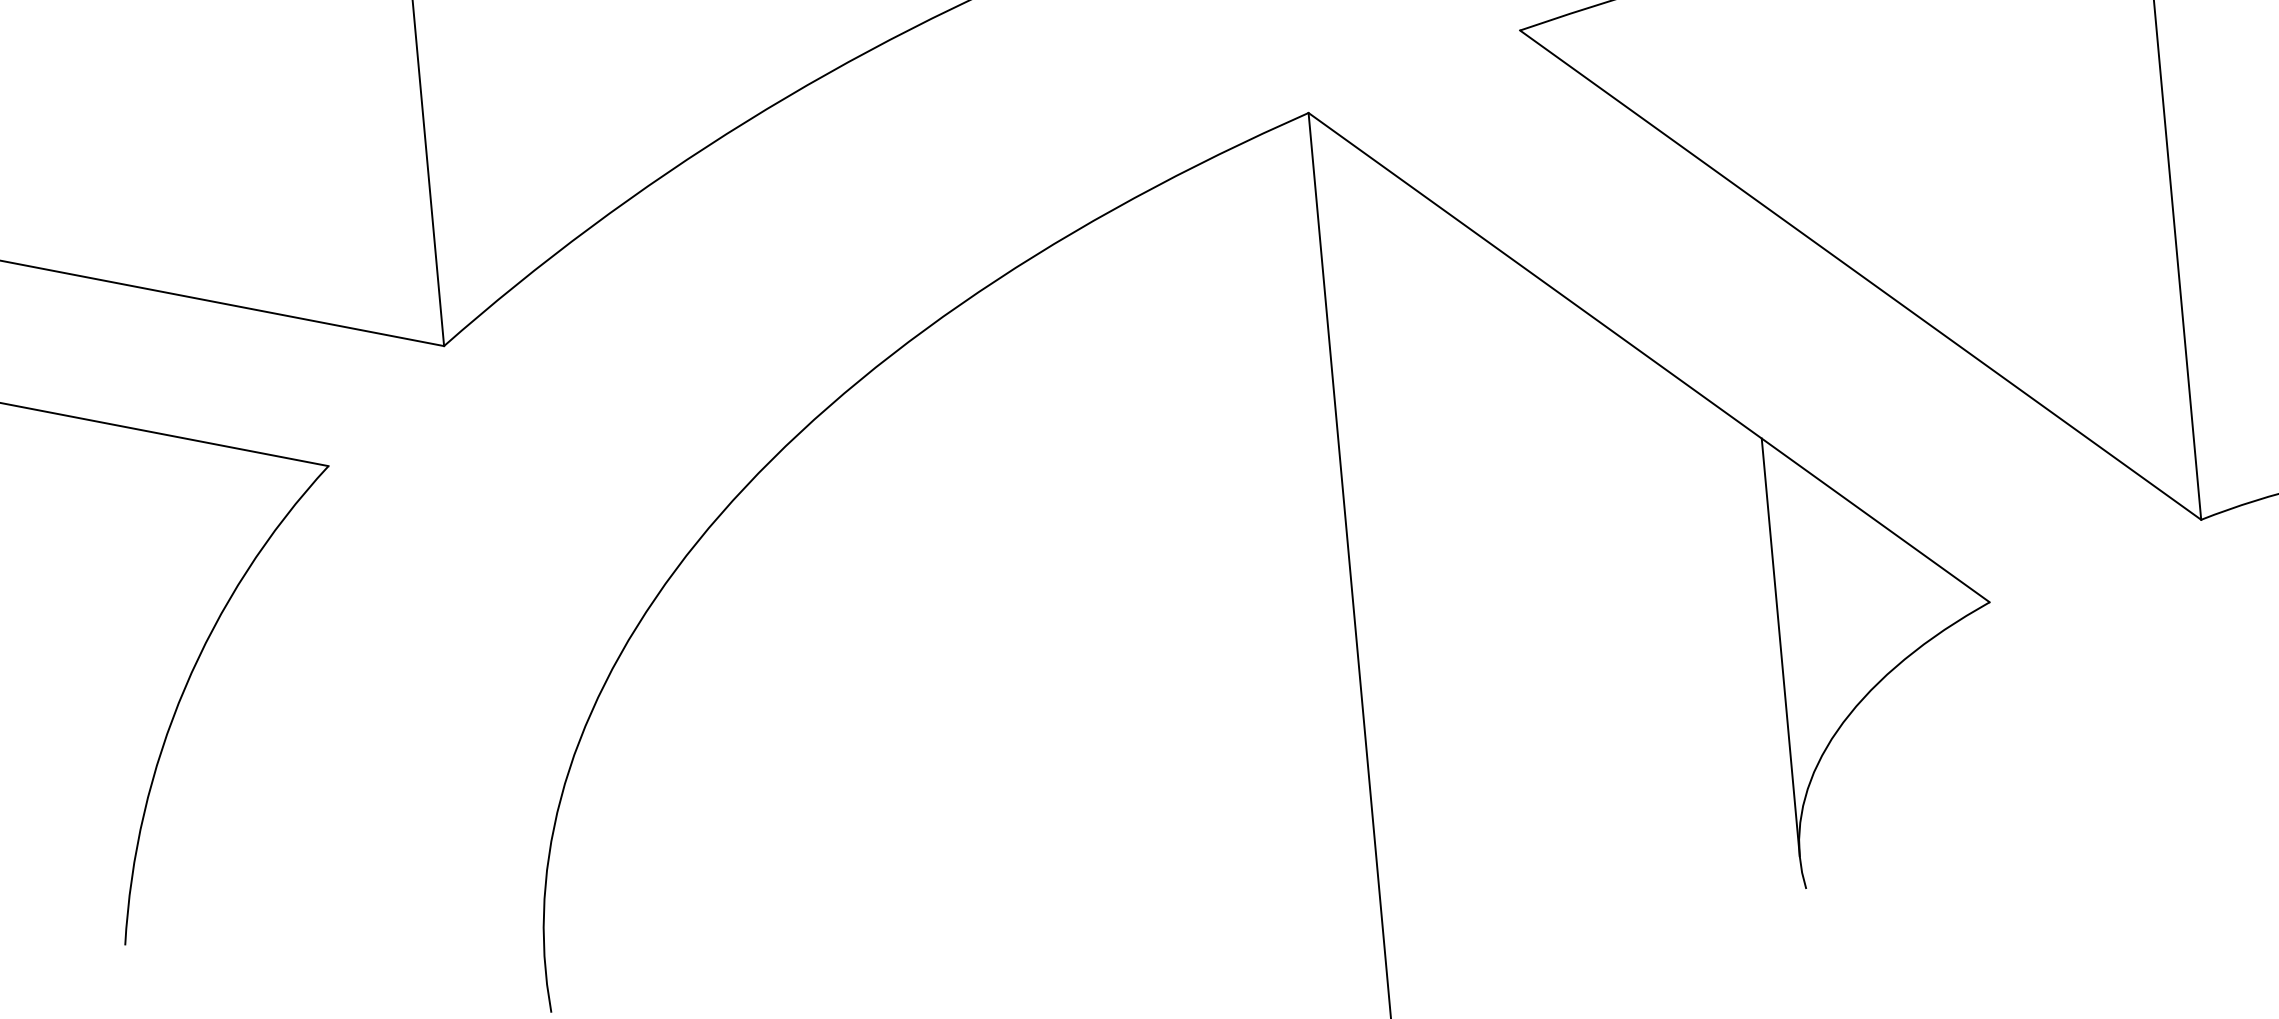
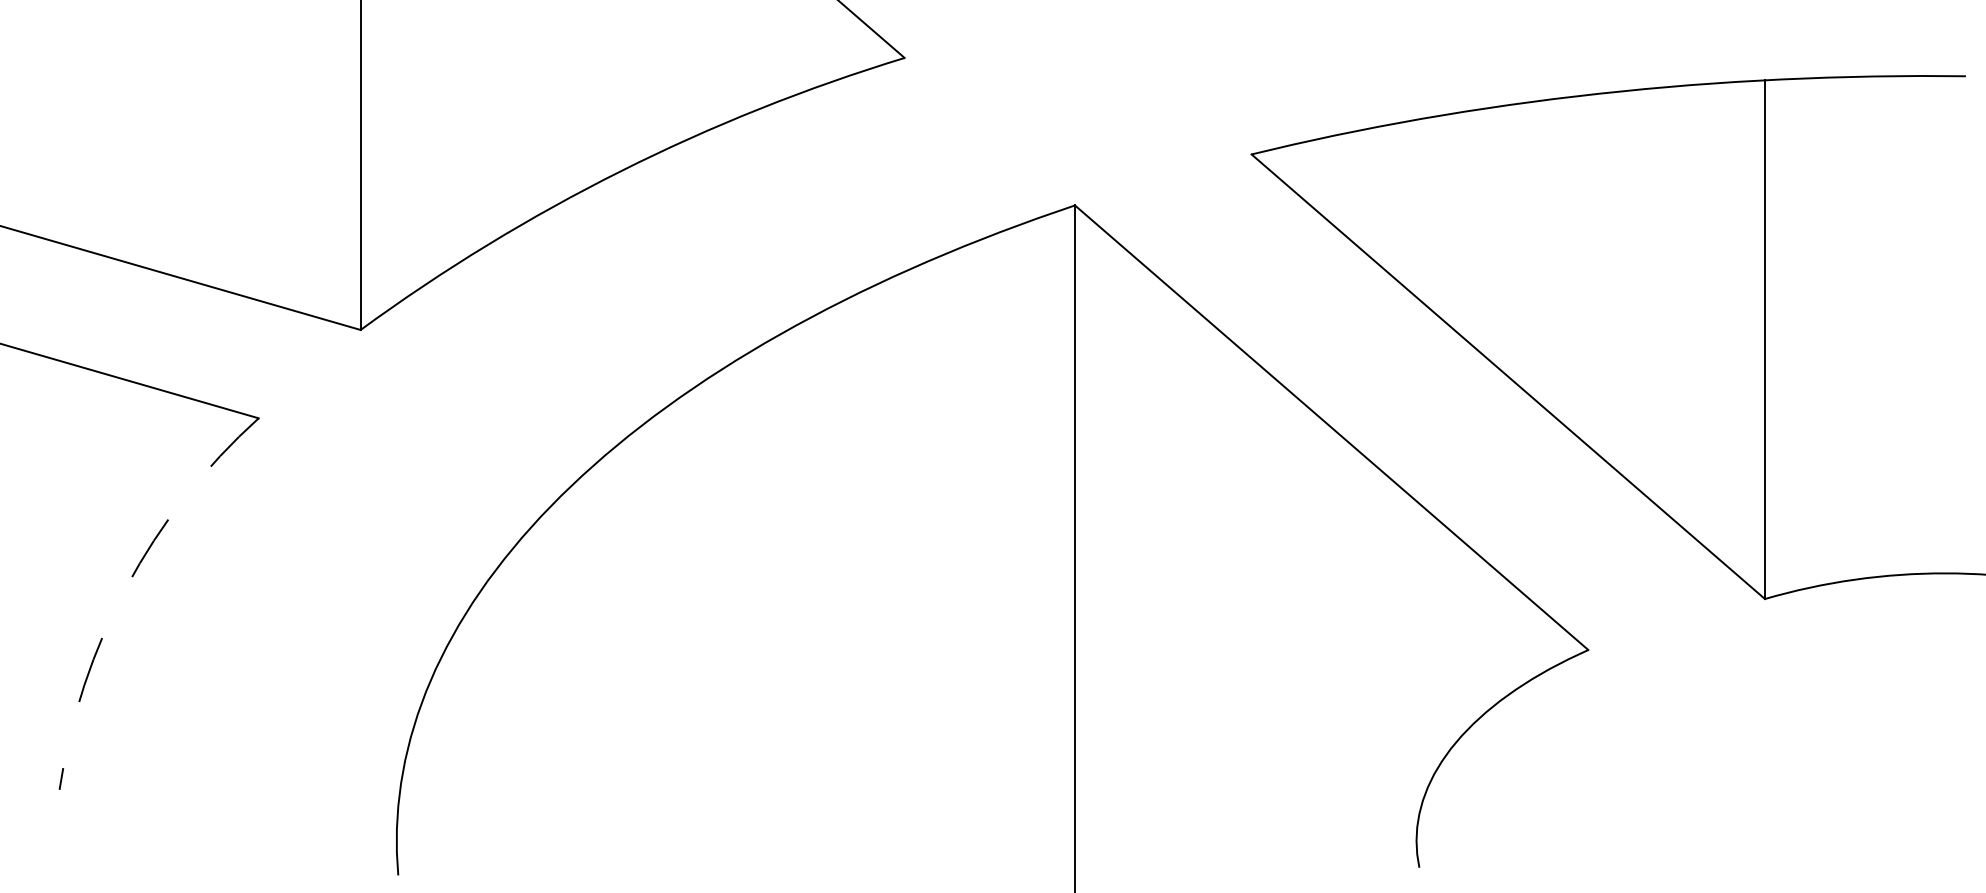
line: (1780, 646) -> (1416, 670), removed
arc: (184, 687) -> (126, 586), solid -> dashed

